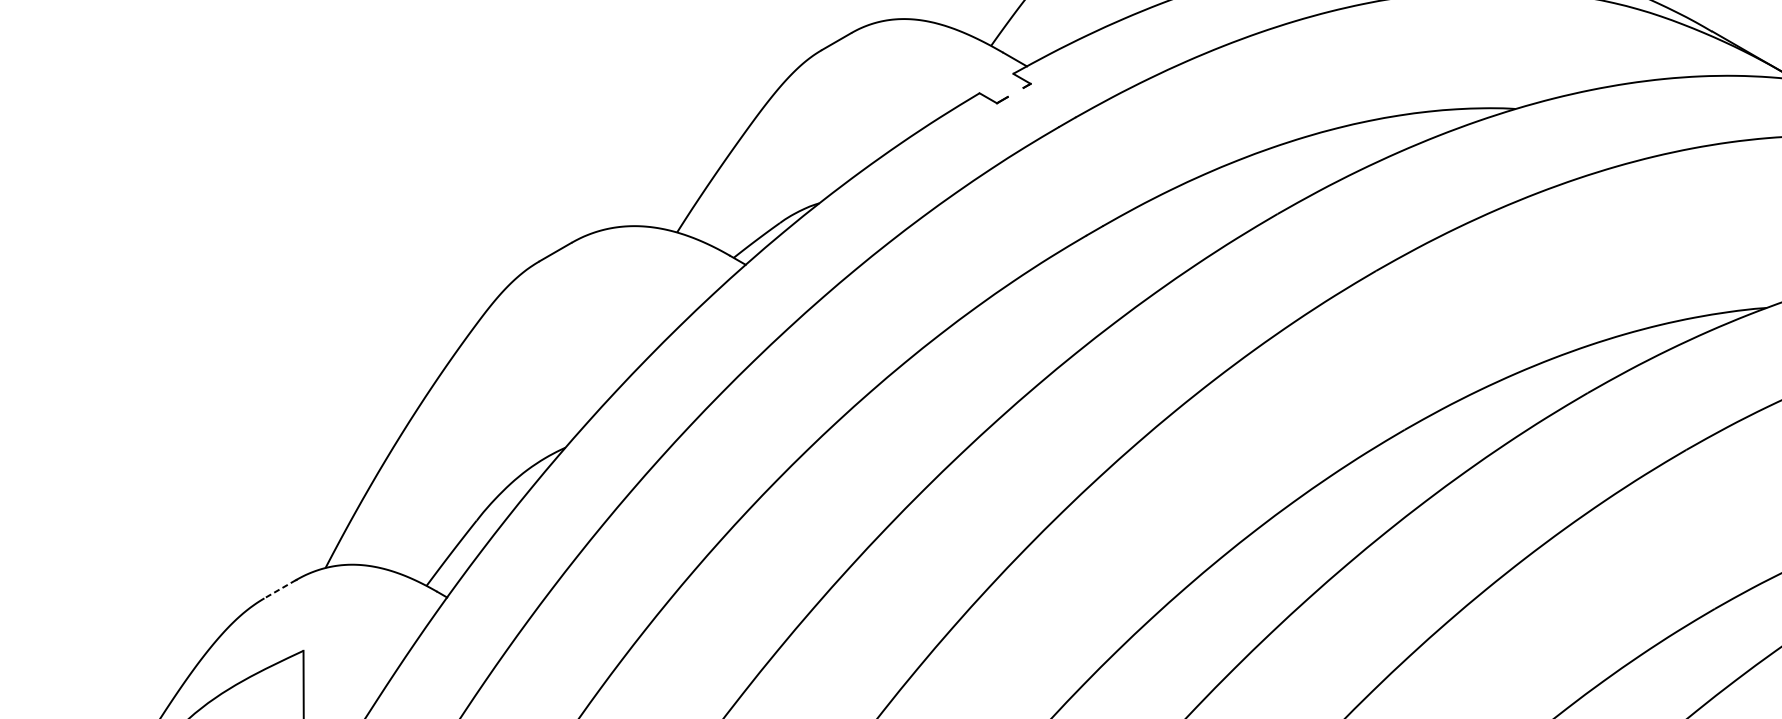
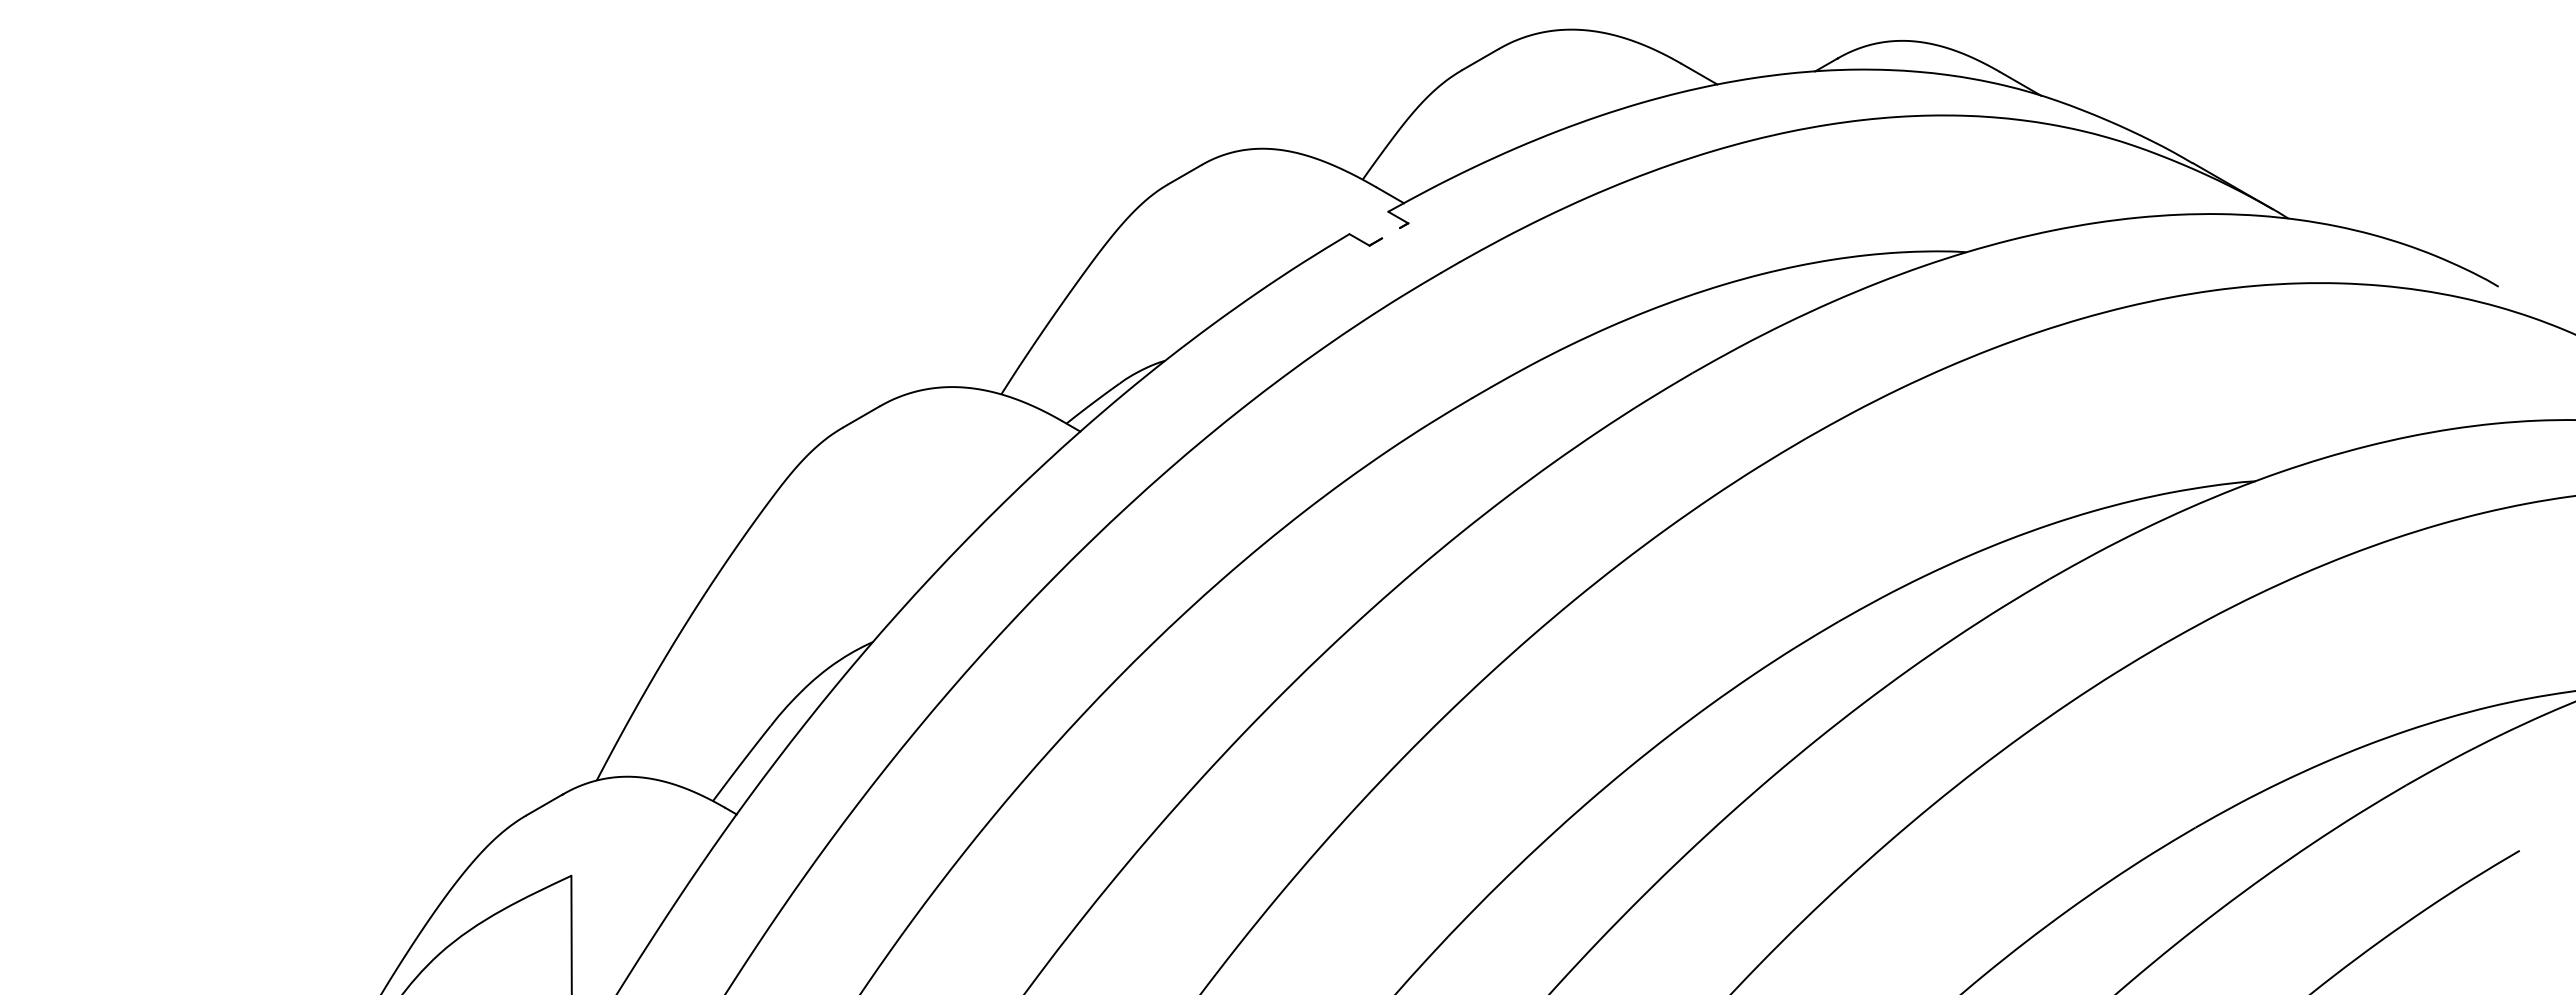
line: (280, 589) -> (544, 805), dashed -> solid

